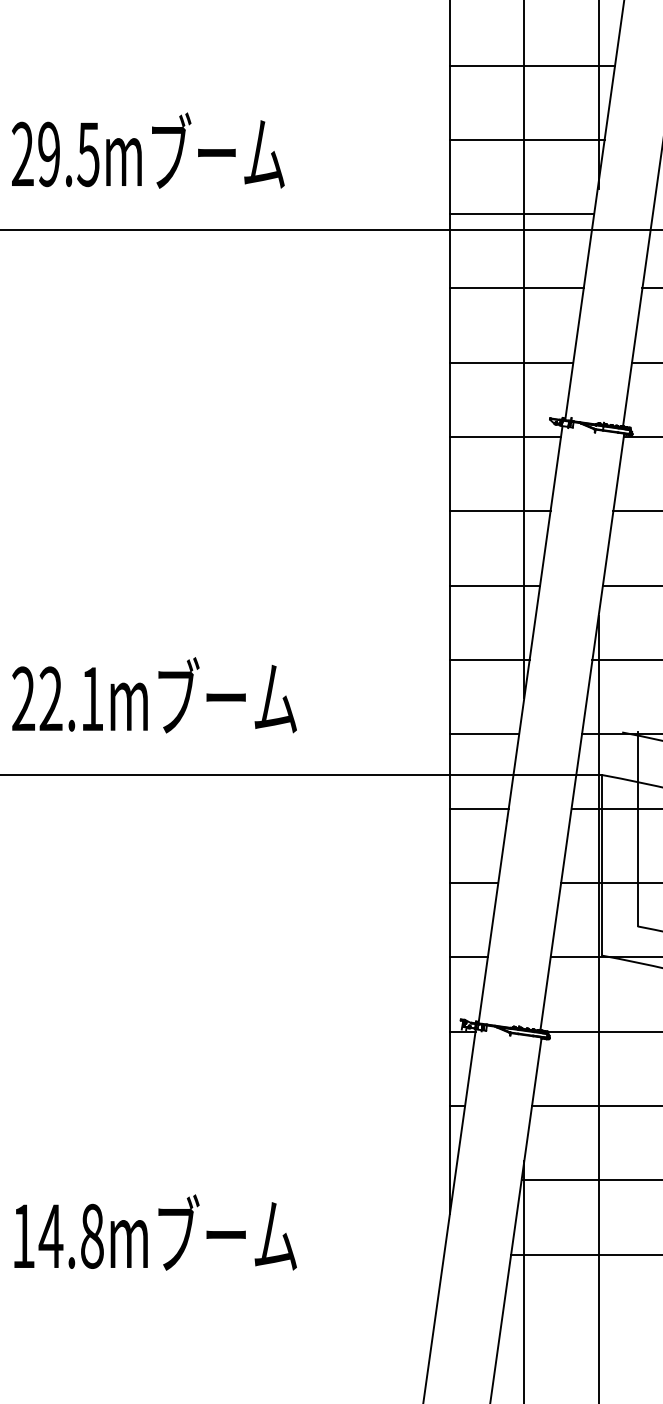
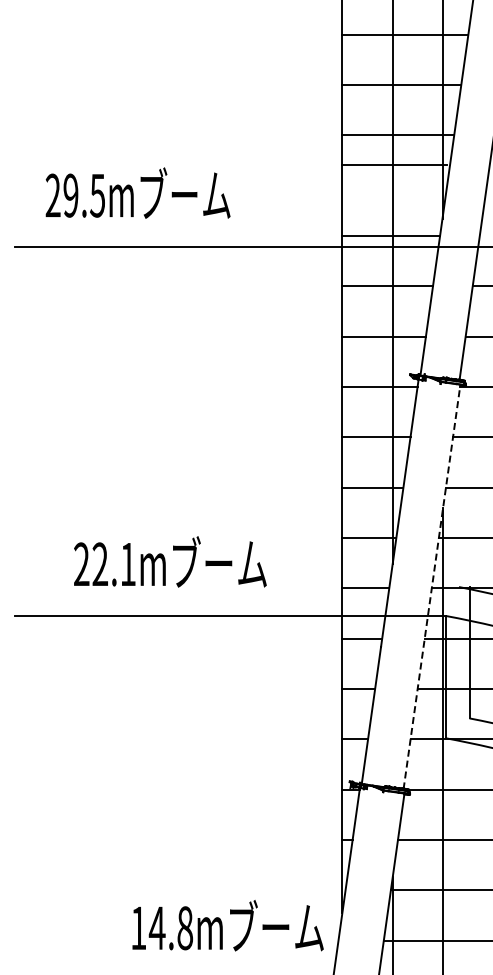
line: (526, 139) -> (394, 164), moved
text: (154, 694) -> (170, 561), moved
line: (583, 731) -> (432, 586), solid -> dashed
text: (154, 1232) -> (227, 925), moved

